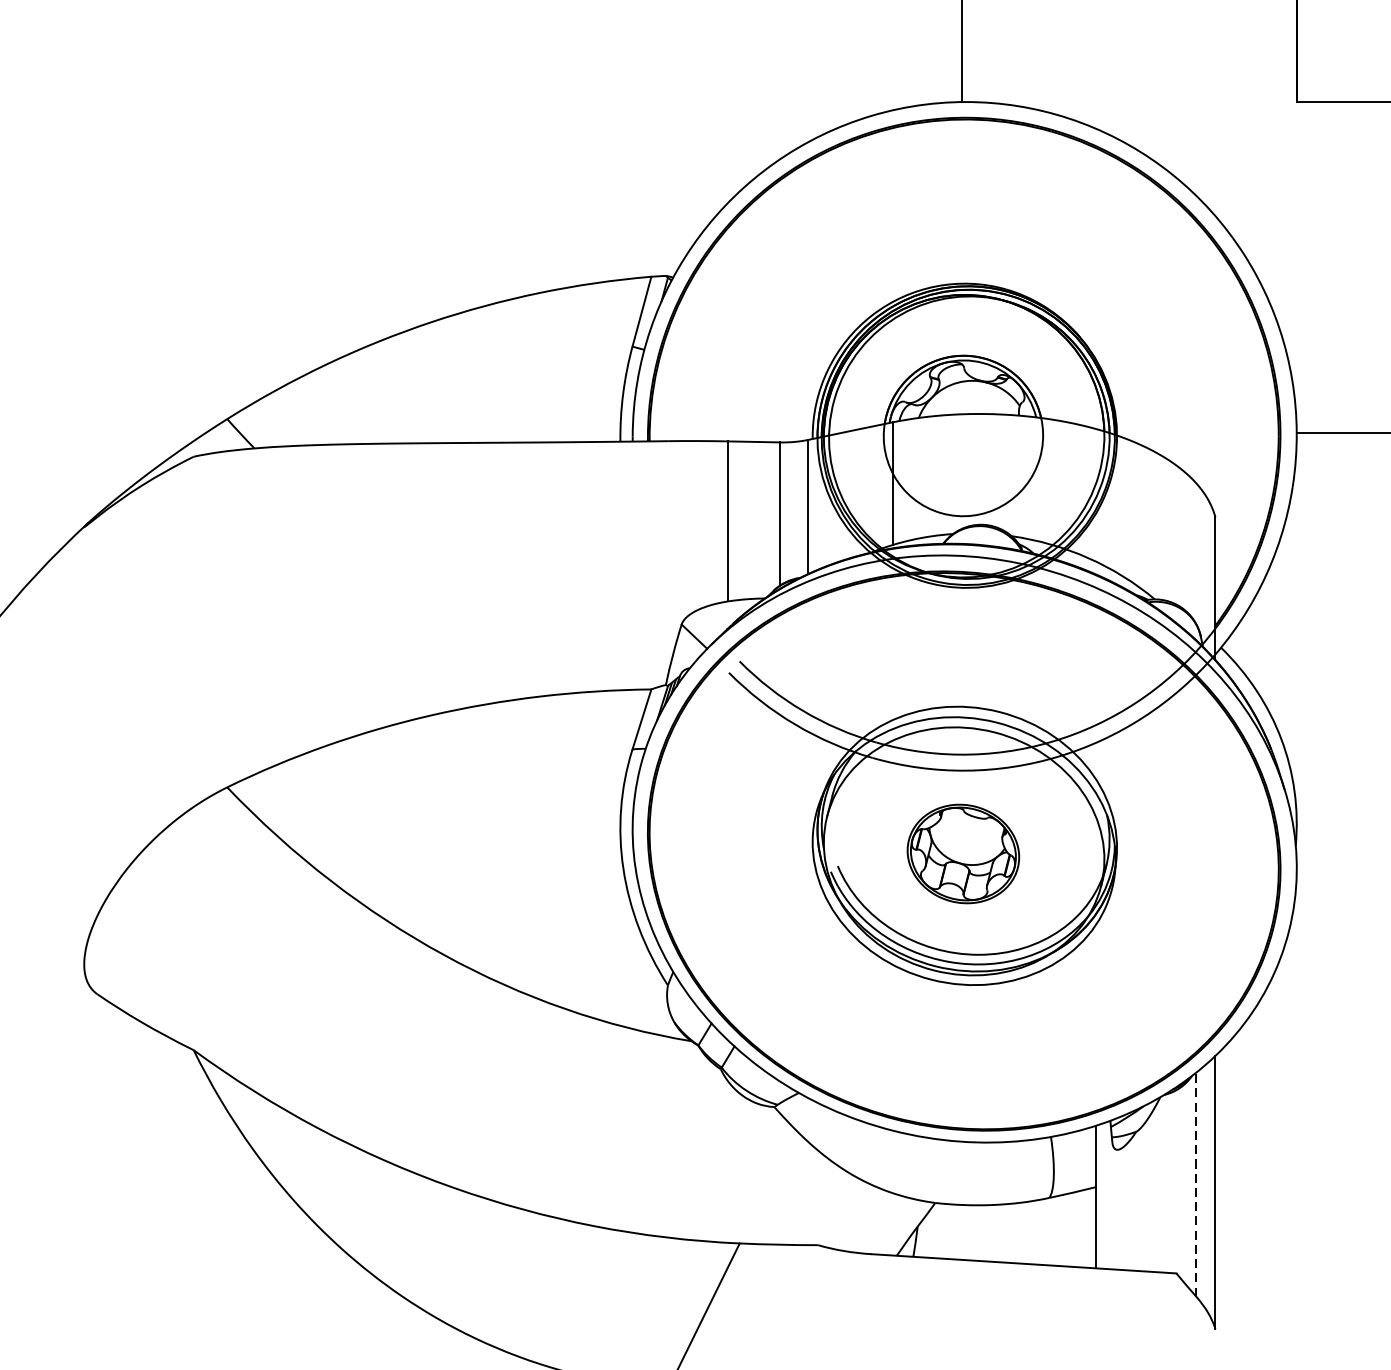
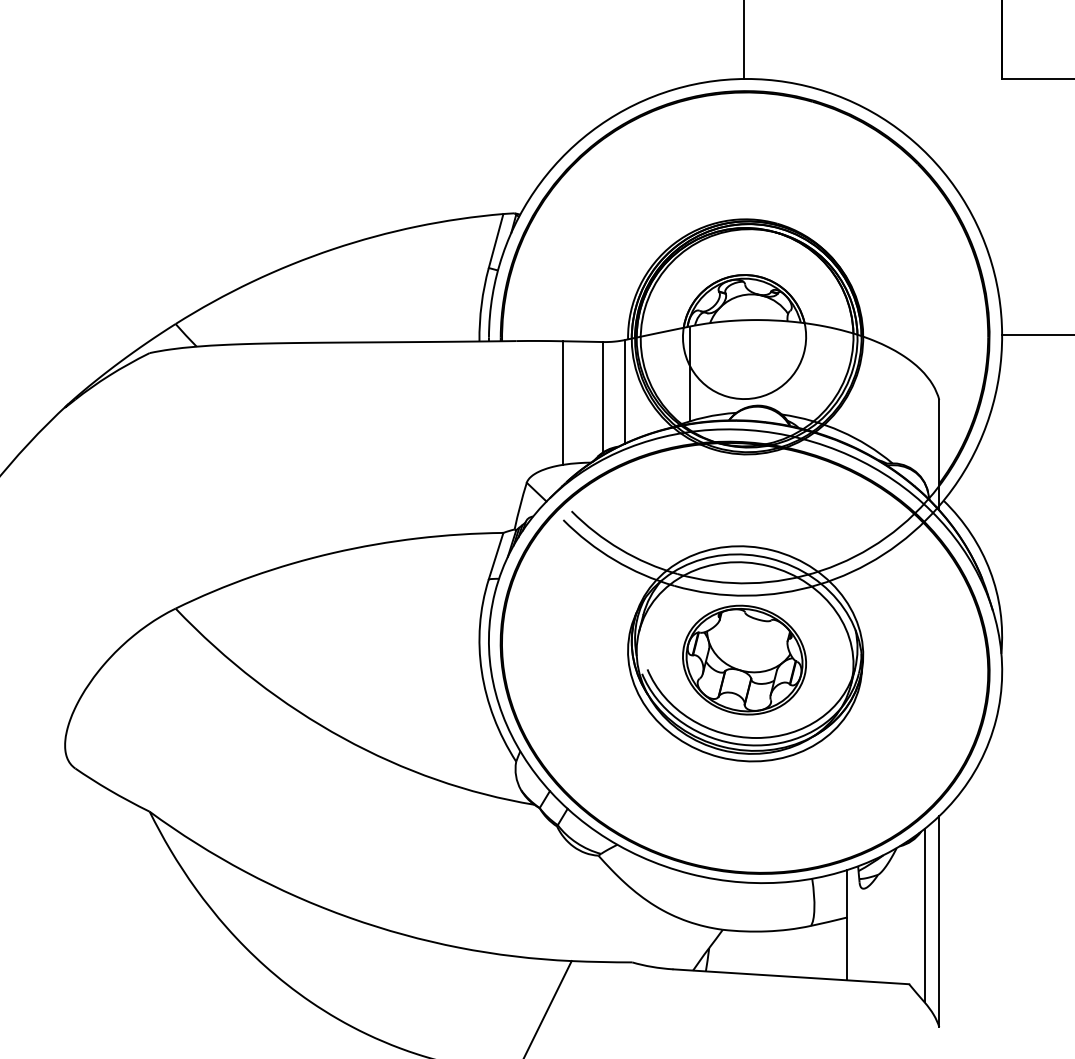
part: (963, 853) -> (744, 659), size x1.43
line: (1196, 1184) -> (924, 915), dashed -> solid

